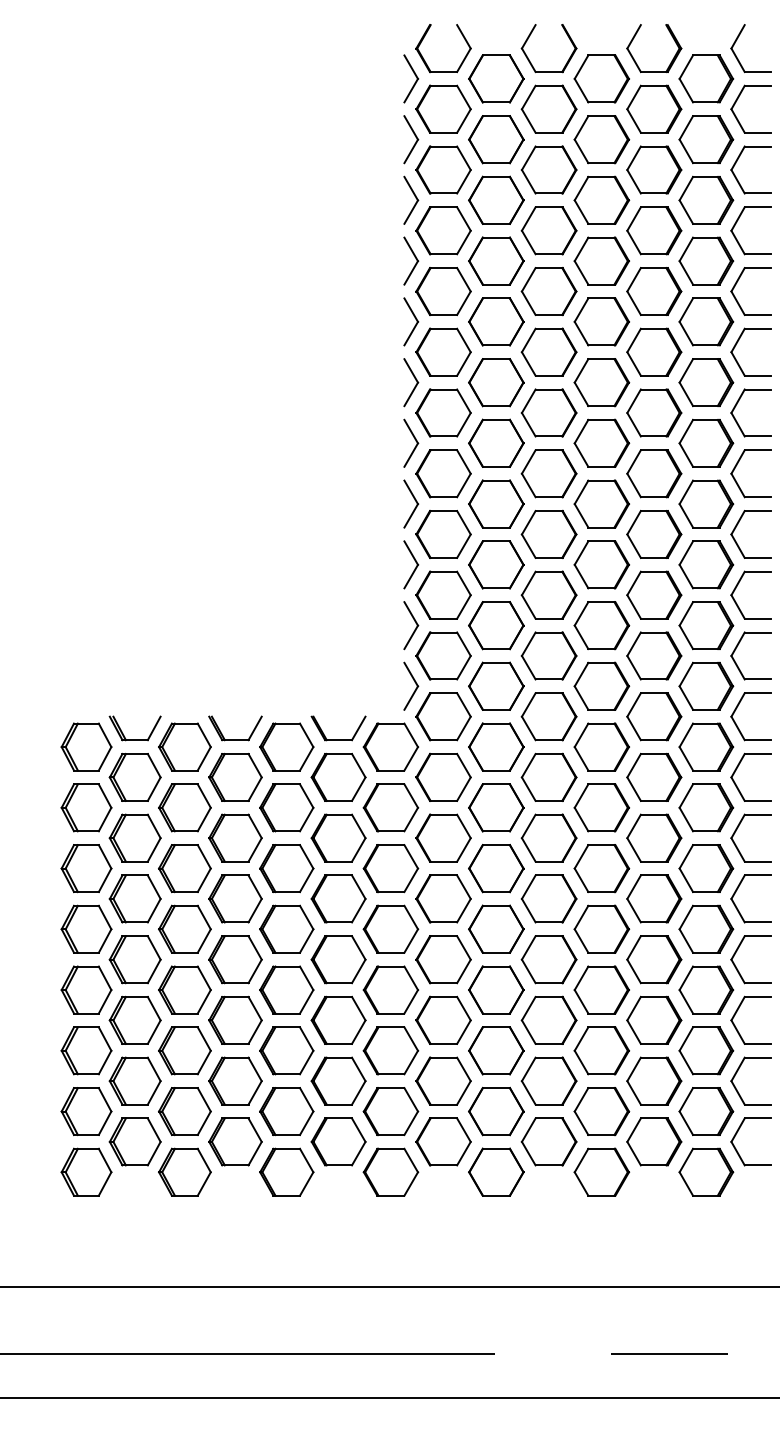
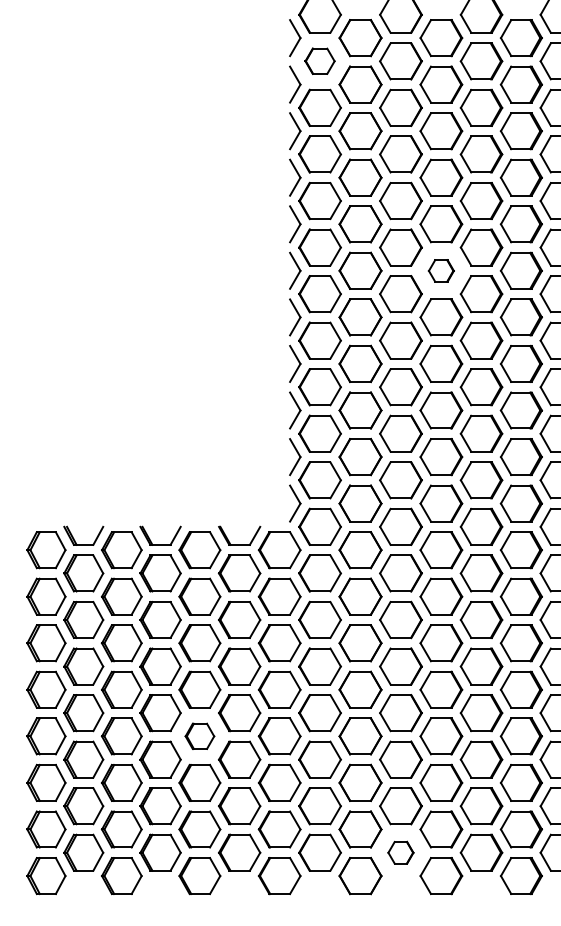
part: (443, 108) -> (320, 60), size x0.7
part: (601, 382) -> (441, 270), size x0.6
part: (286, 989) -> (199, 735), size x0.7
part: (548, 1141) -> (400, 852), size x0.6

